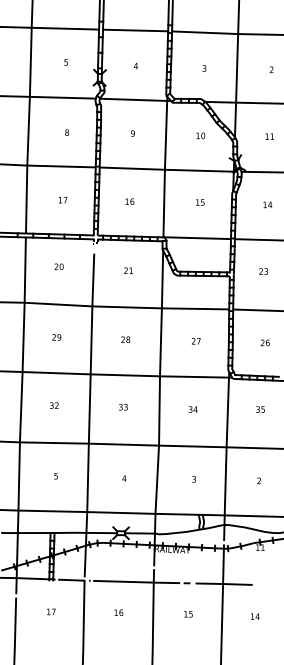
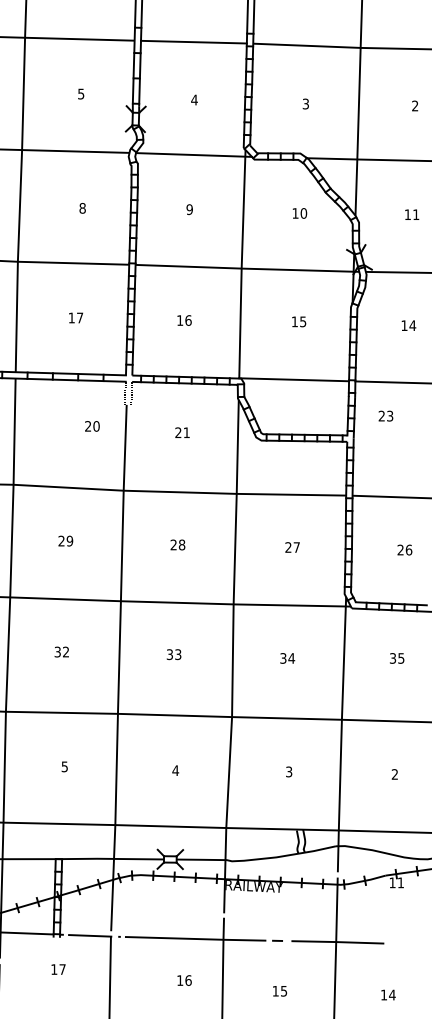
text: (58, 266) -> (91, 425), moved
text: (263, 271) -> (385, 416), moved
text: (51, 611) -> (58, 968), moved
text: (118, 612) -> (184, 980), moved

